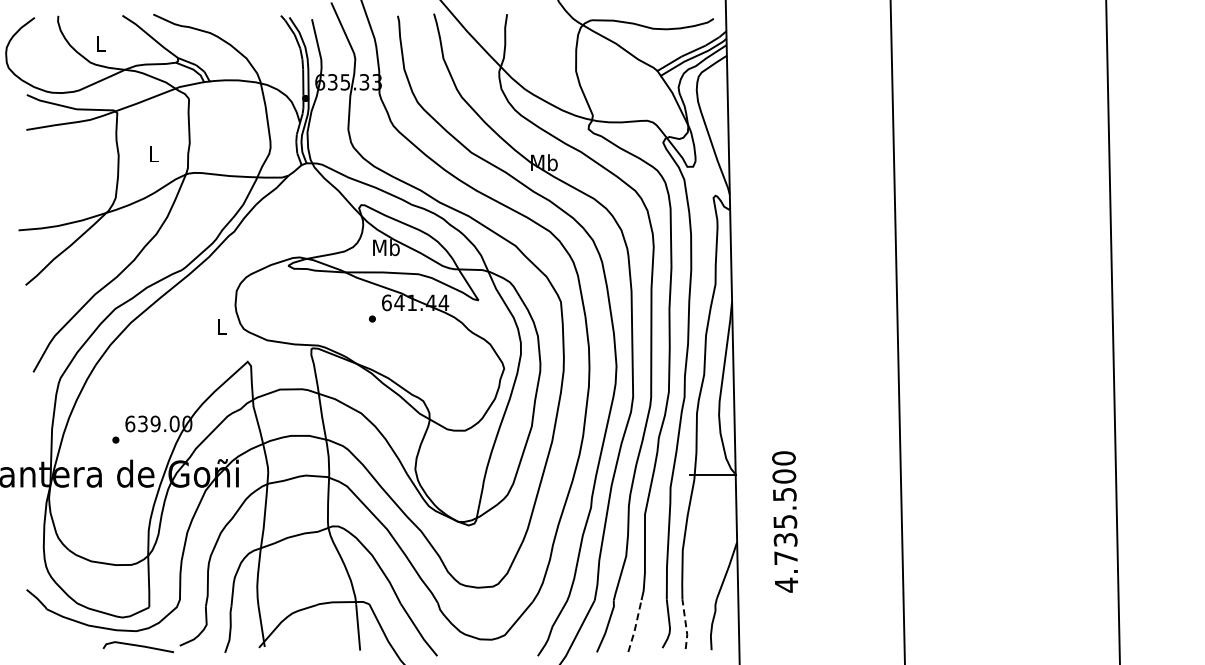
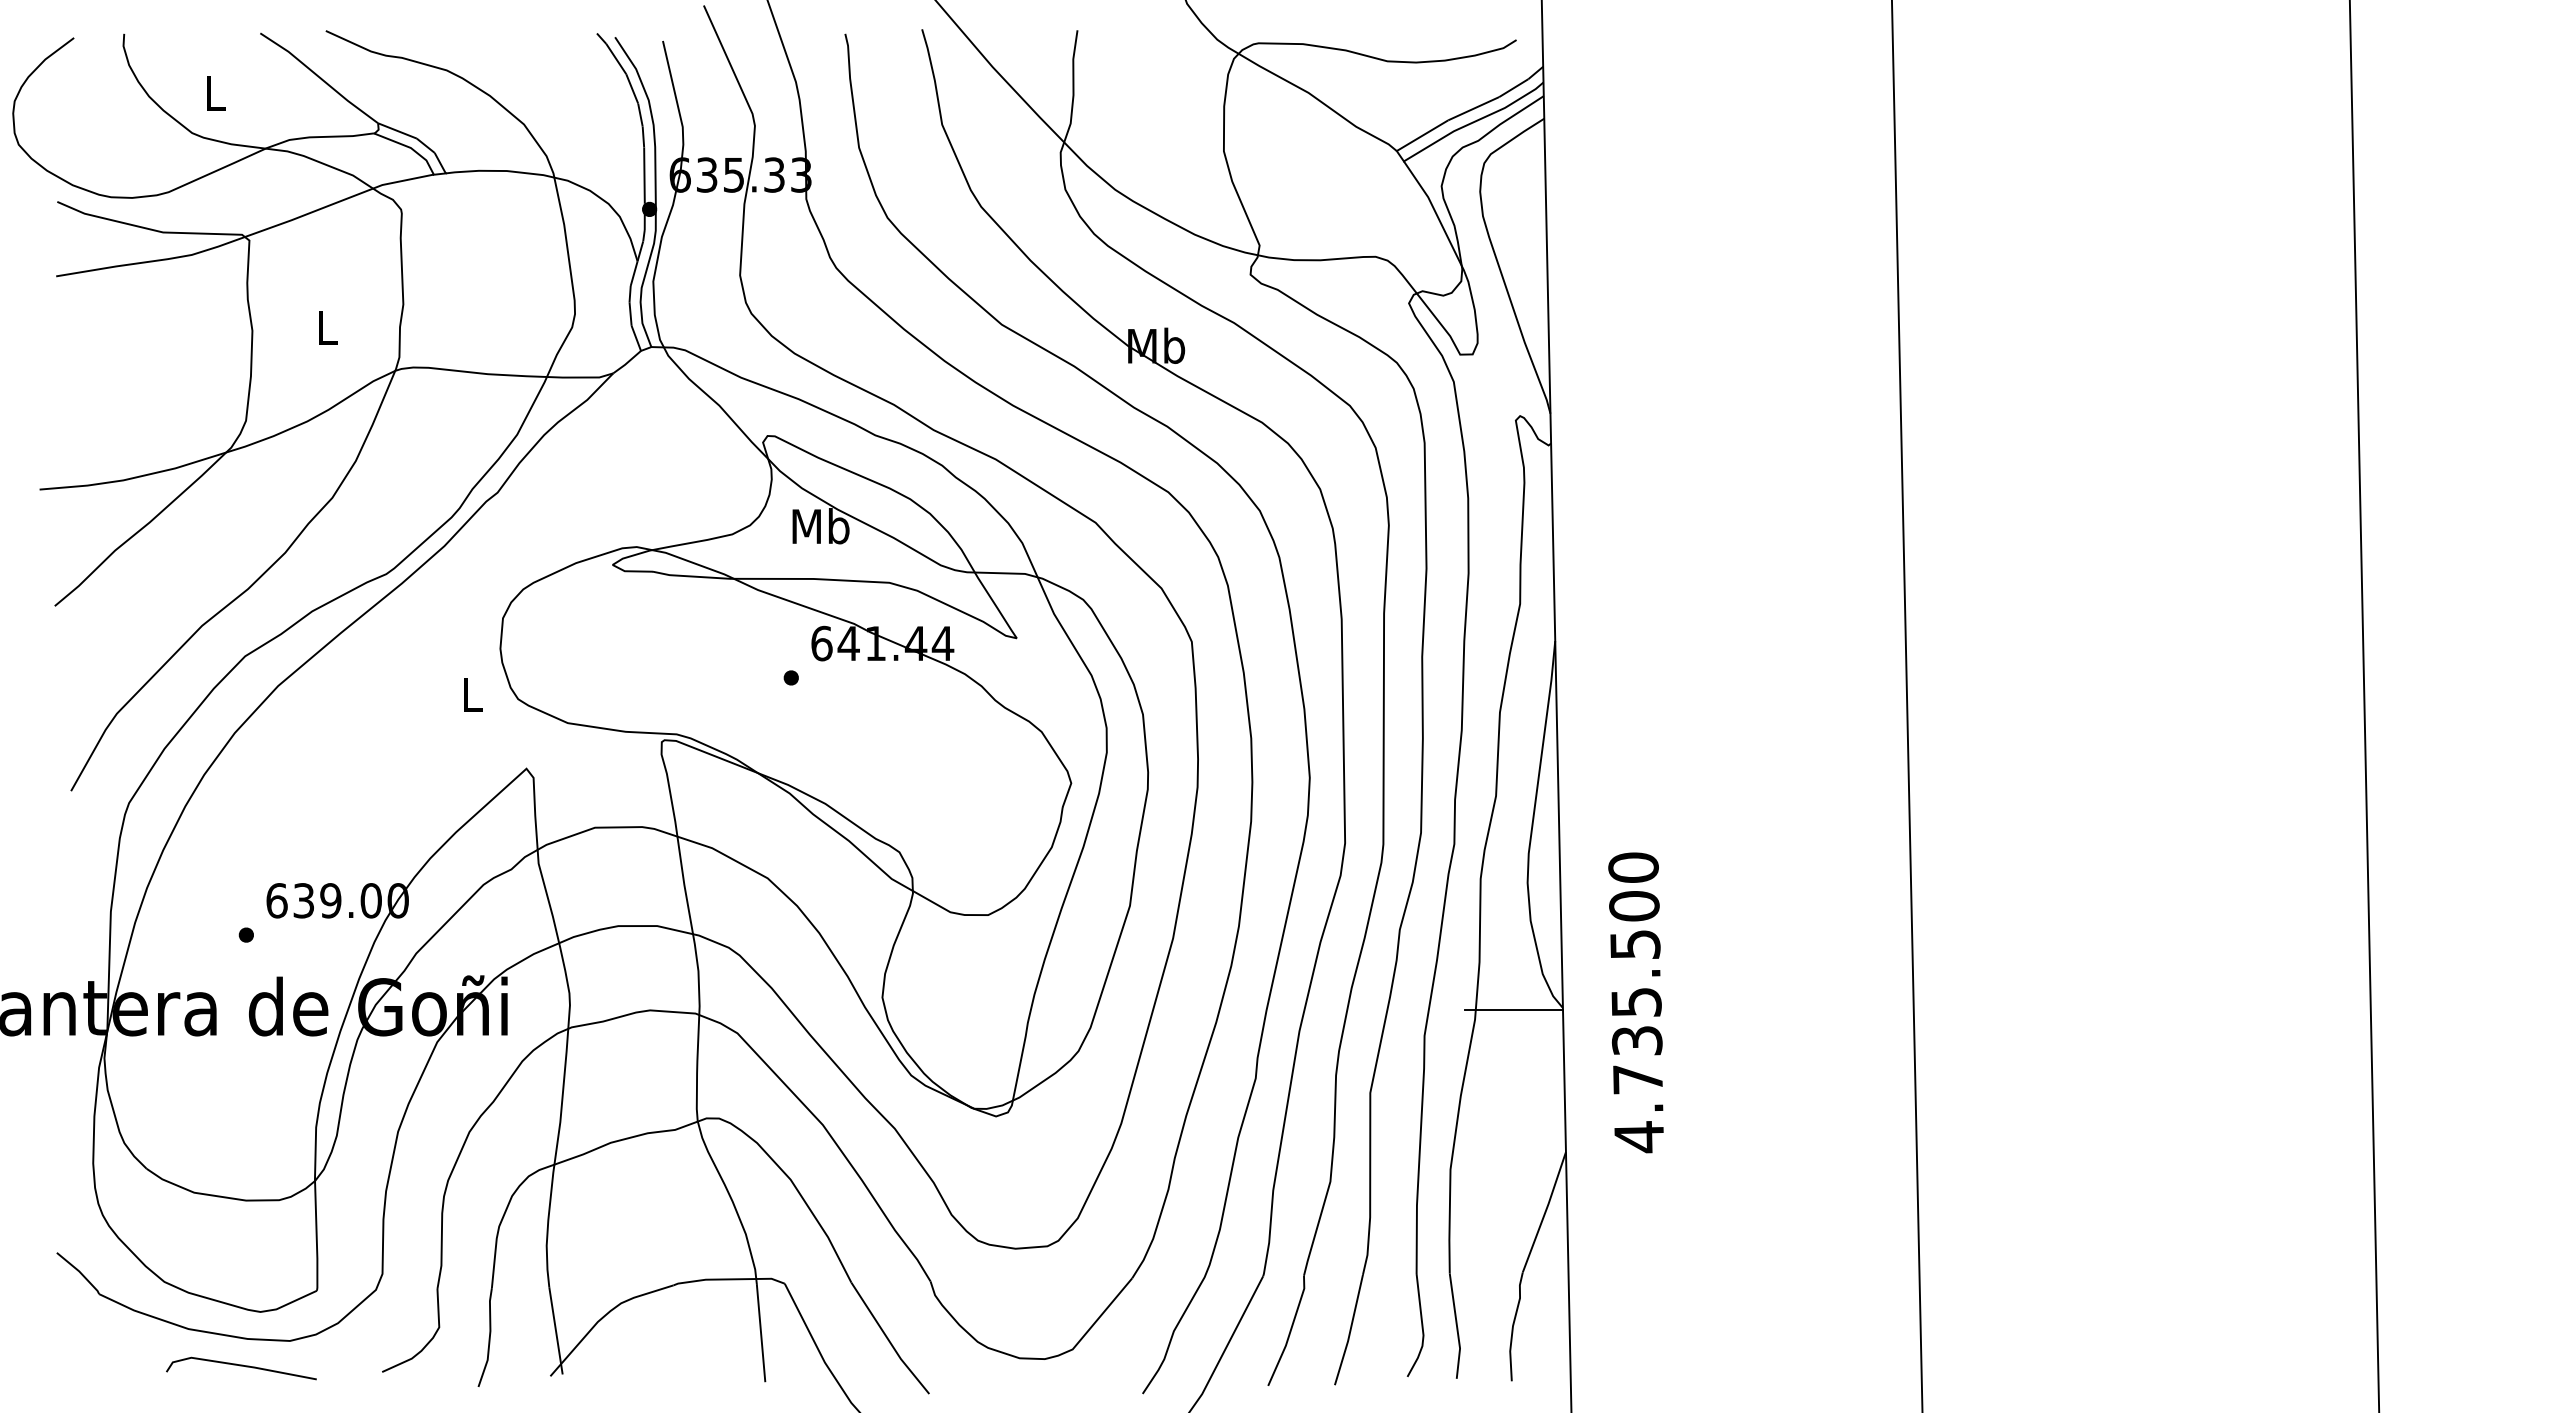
text: (785, 521) -> (1636, 1001), moved
line: (685, 624) -> (1456, 1326), dashed -> solid
line: (635, 626) -> (1350, 1330), dashed -> solid
line: (137, 646) -> (239, 1367), moved

